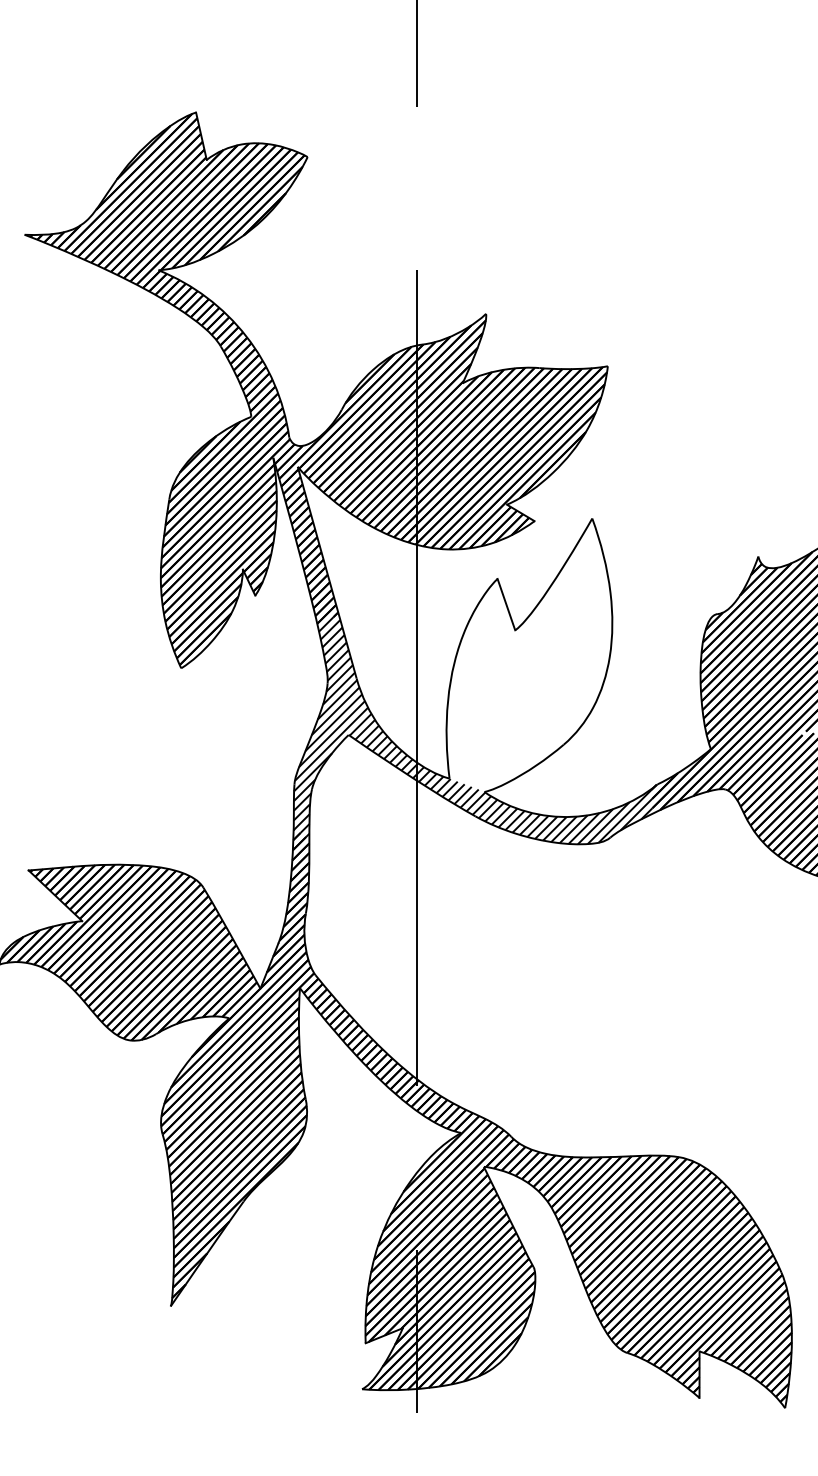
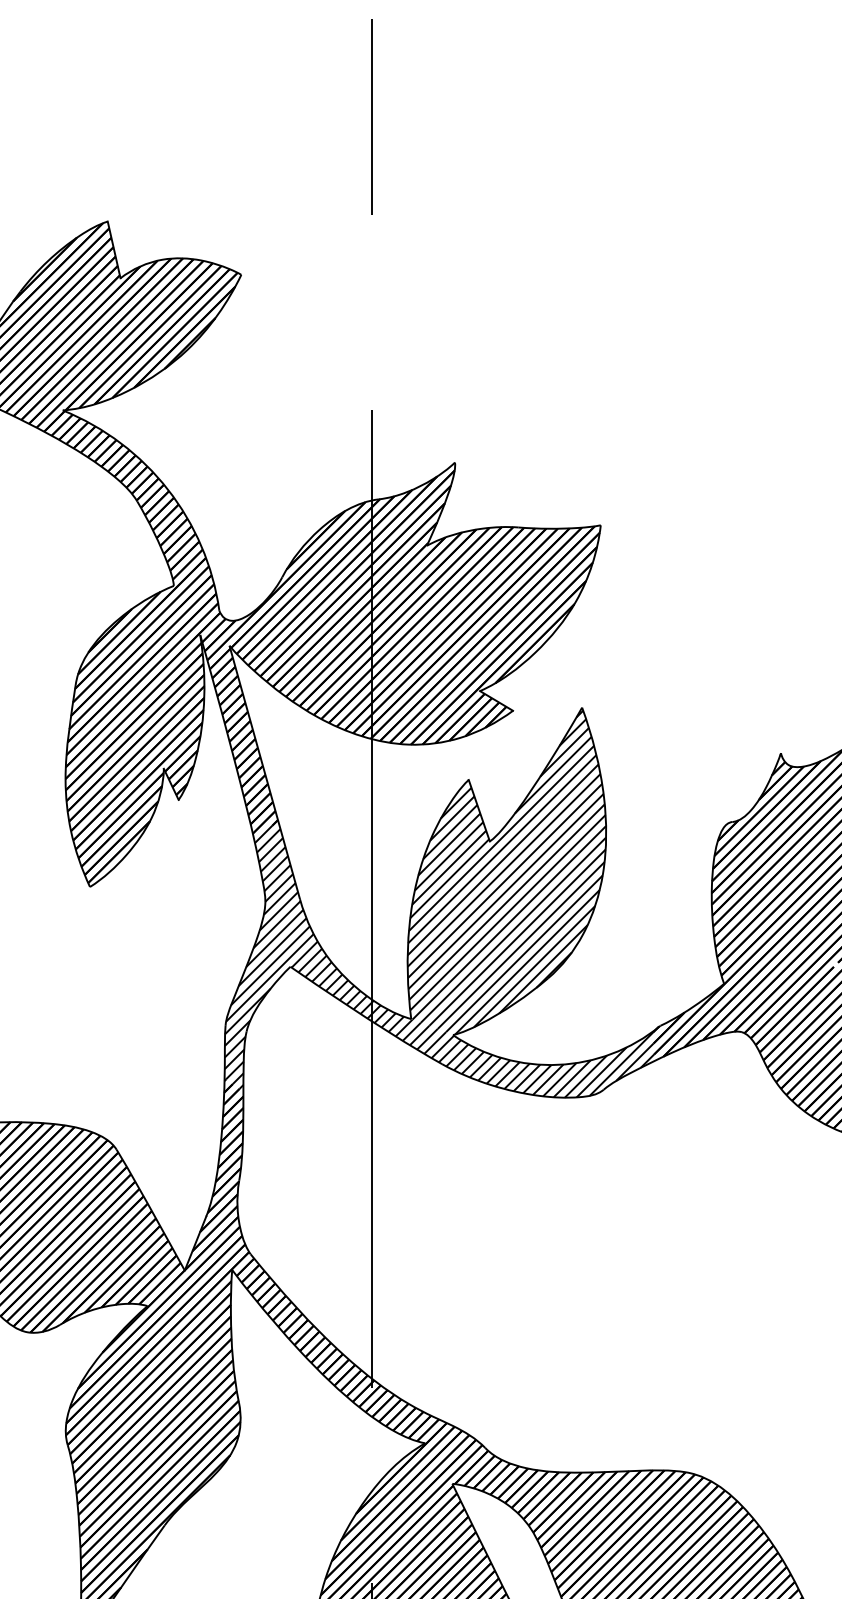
hatch: (529, 656) -> (506, 872), added

